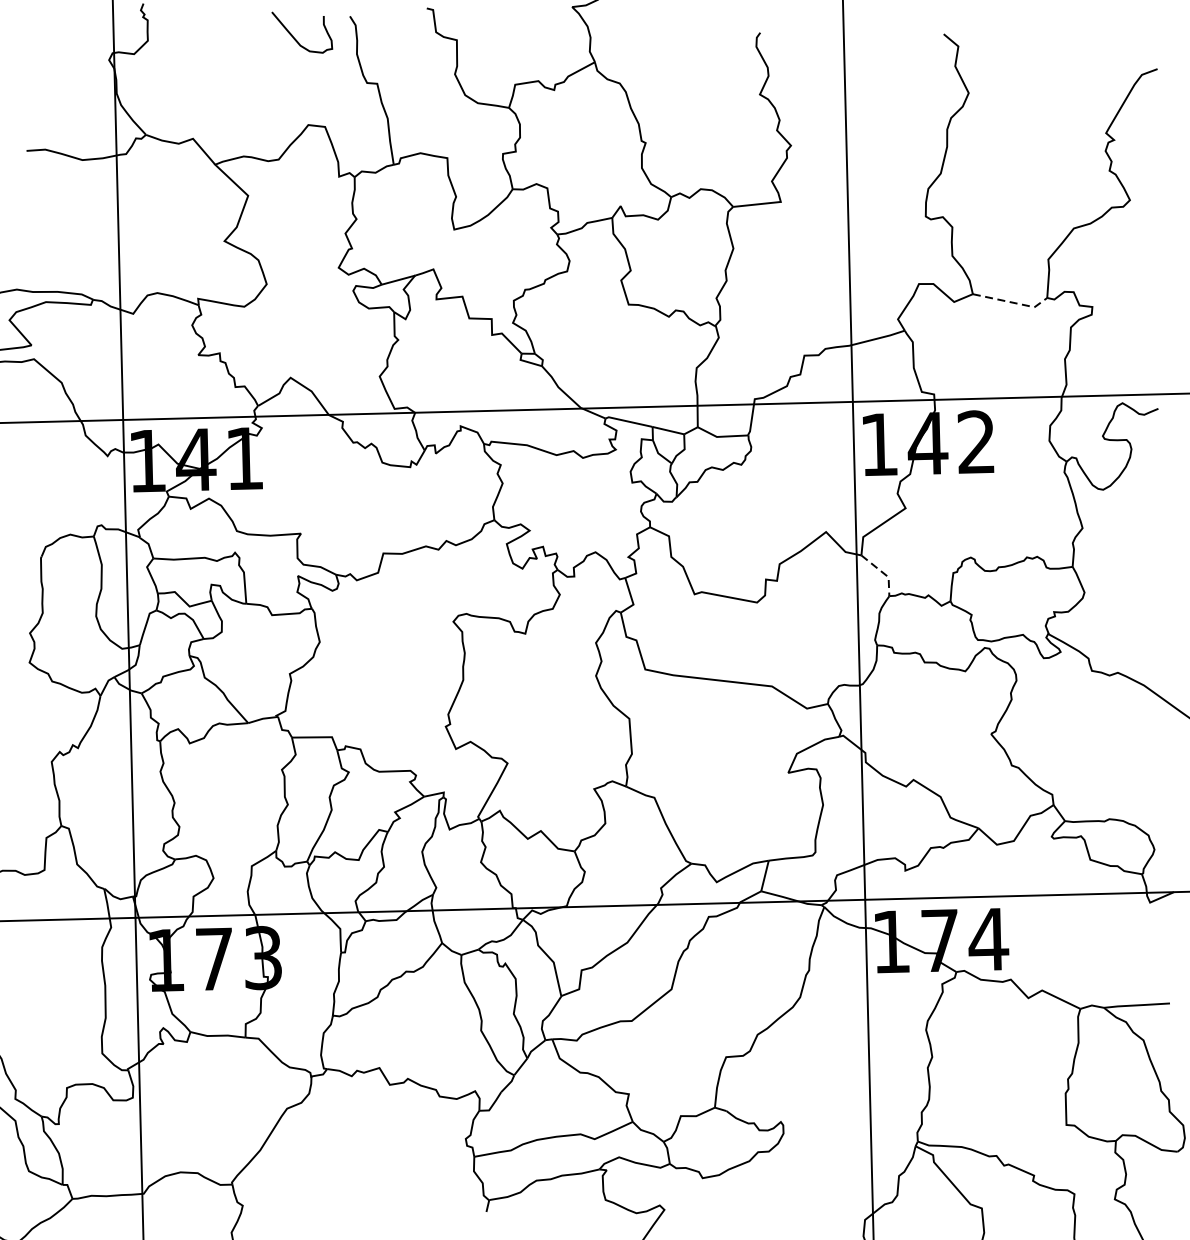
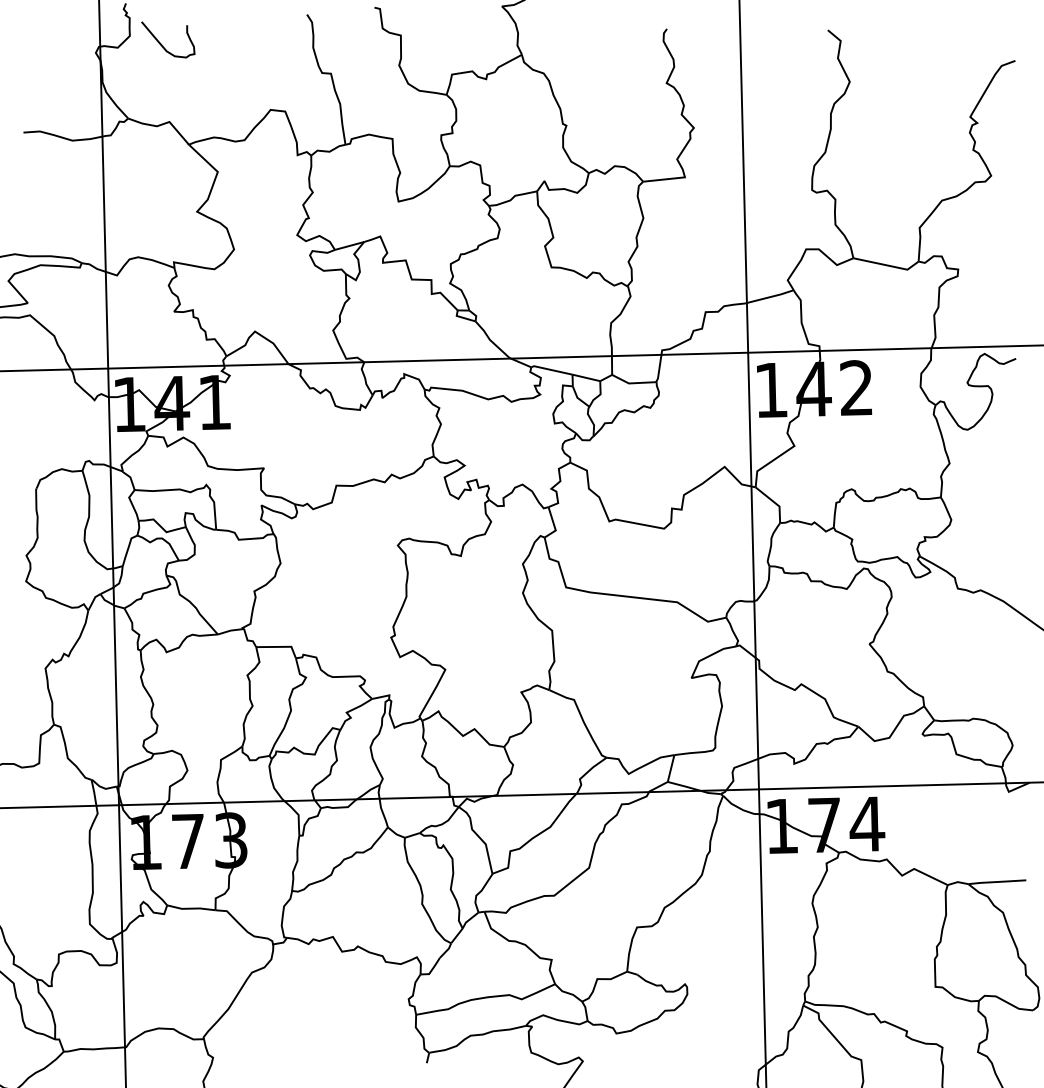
curve: (295, 37) -> (162, 44), moved
line: (1012, 302) -> (888, 265), dashed -> solid
line: (882, 572) -> (774, 502), dashed -> solid

